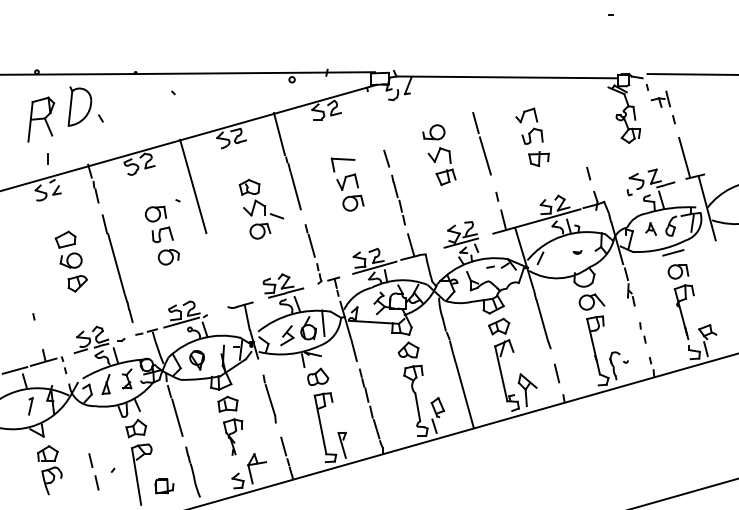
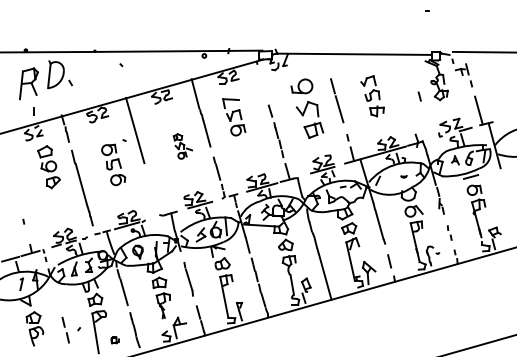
part: (439, 154) -> (307, 108), size x1.4
line: (588, 173) -> (419, 96), moved
part: (348, 184) -> (234, 117), moved
part: (260, 209) -> (182, 146), size x0.6
part: (70, 262) -> (48, 167), moved
part: (165, 486) -> (115, 340), size x0.6

